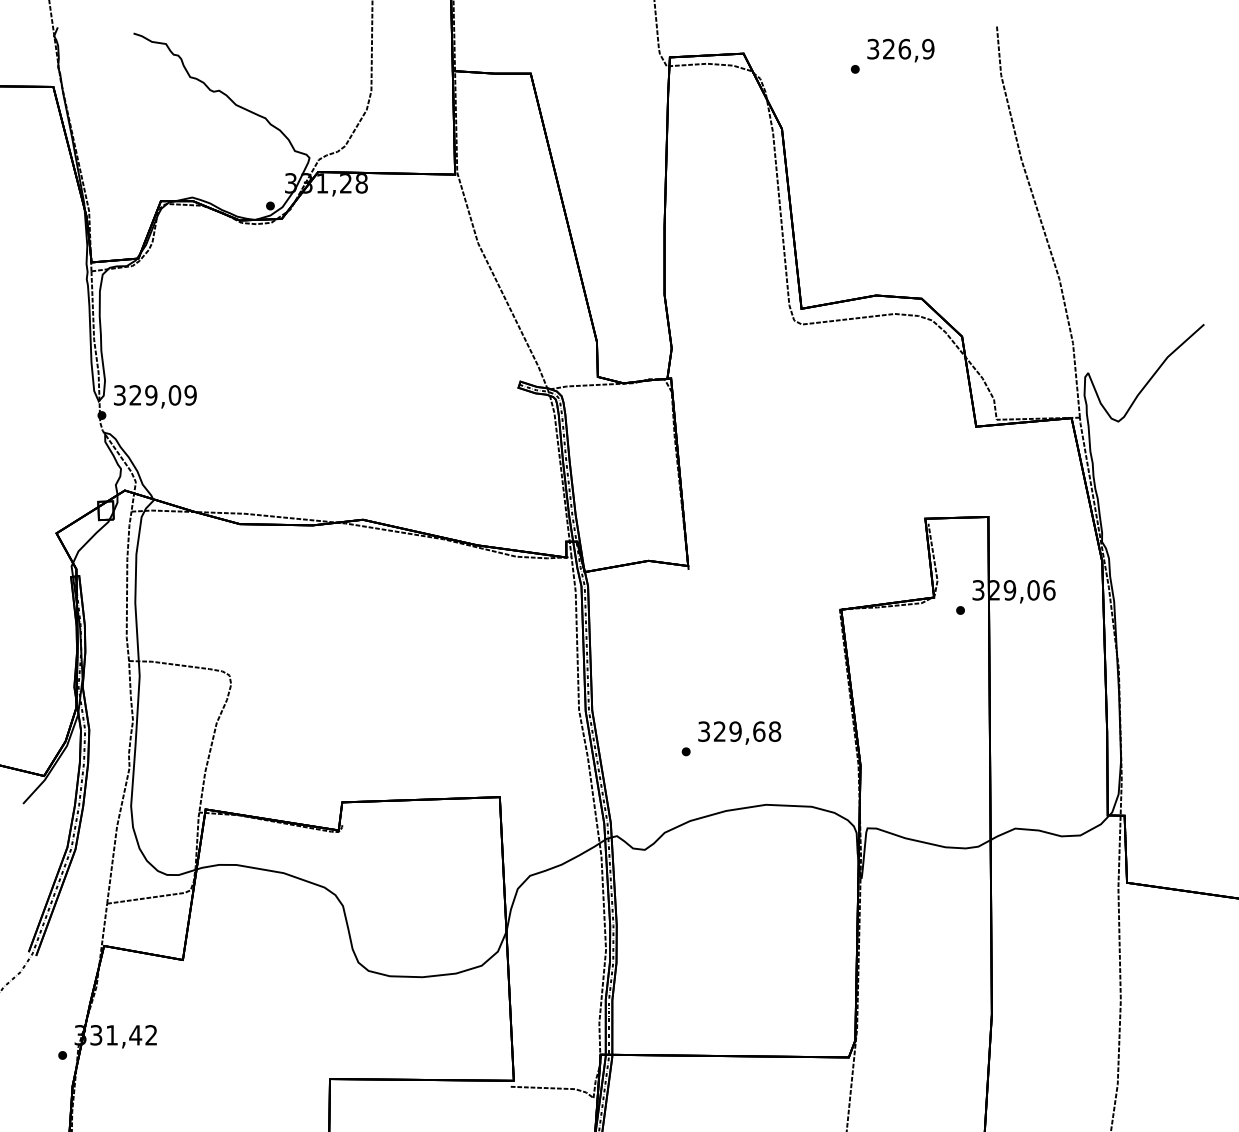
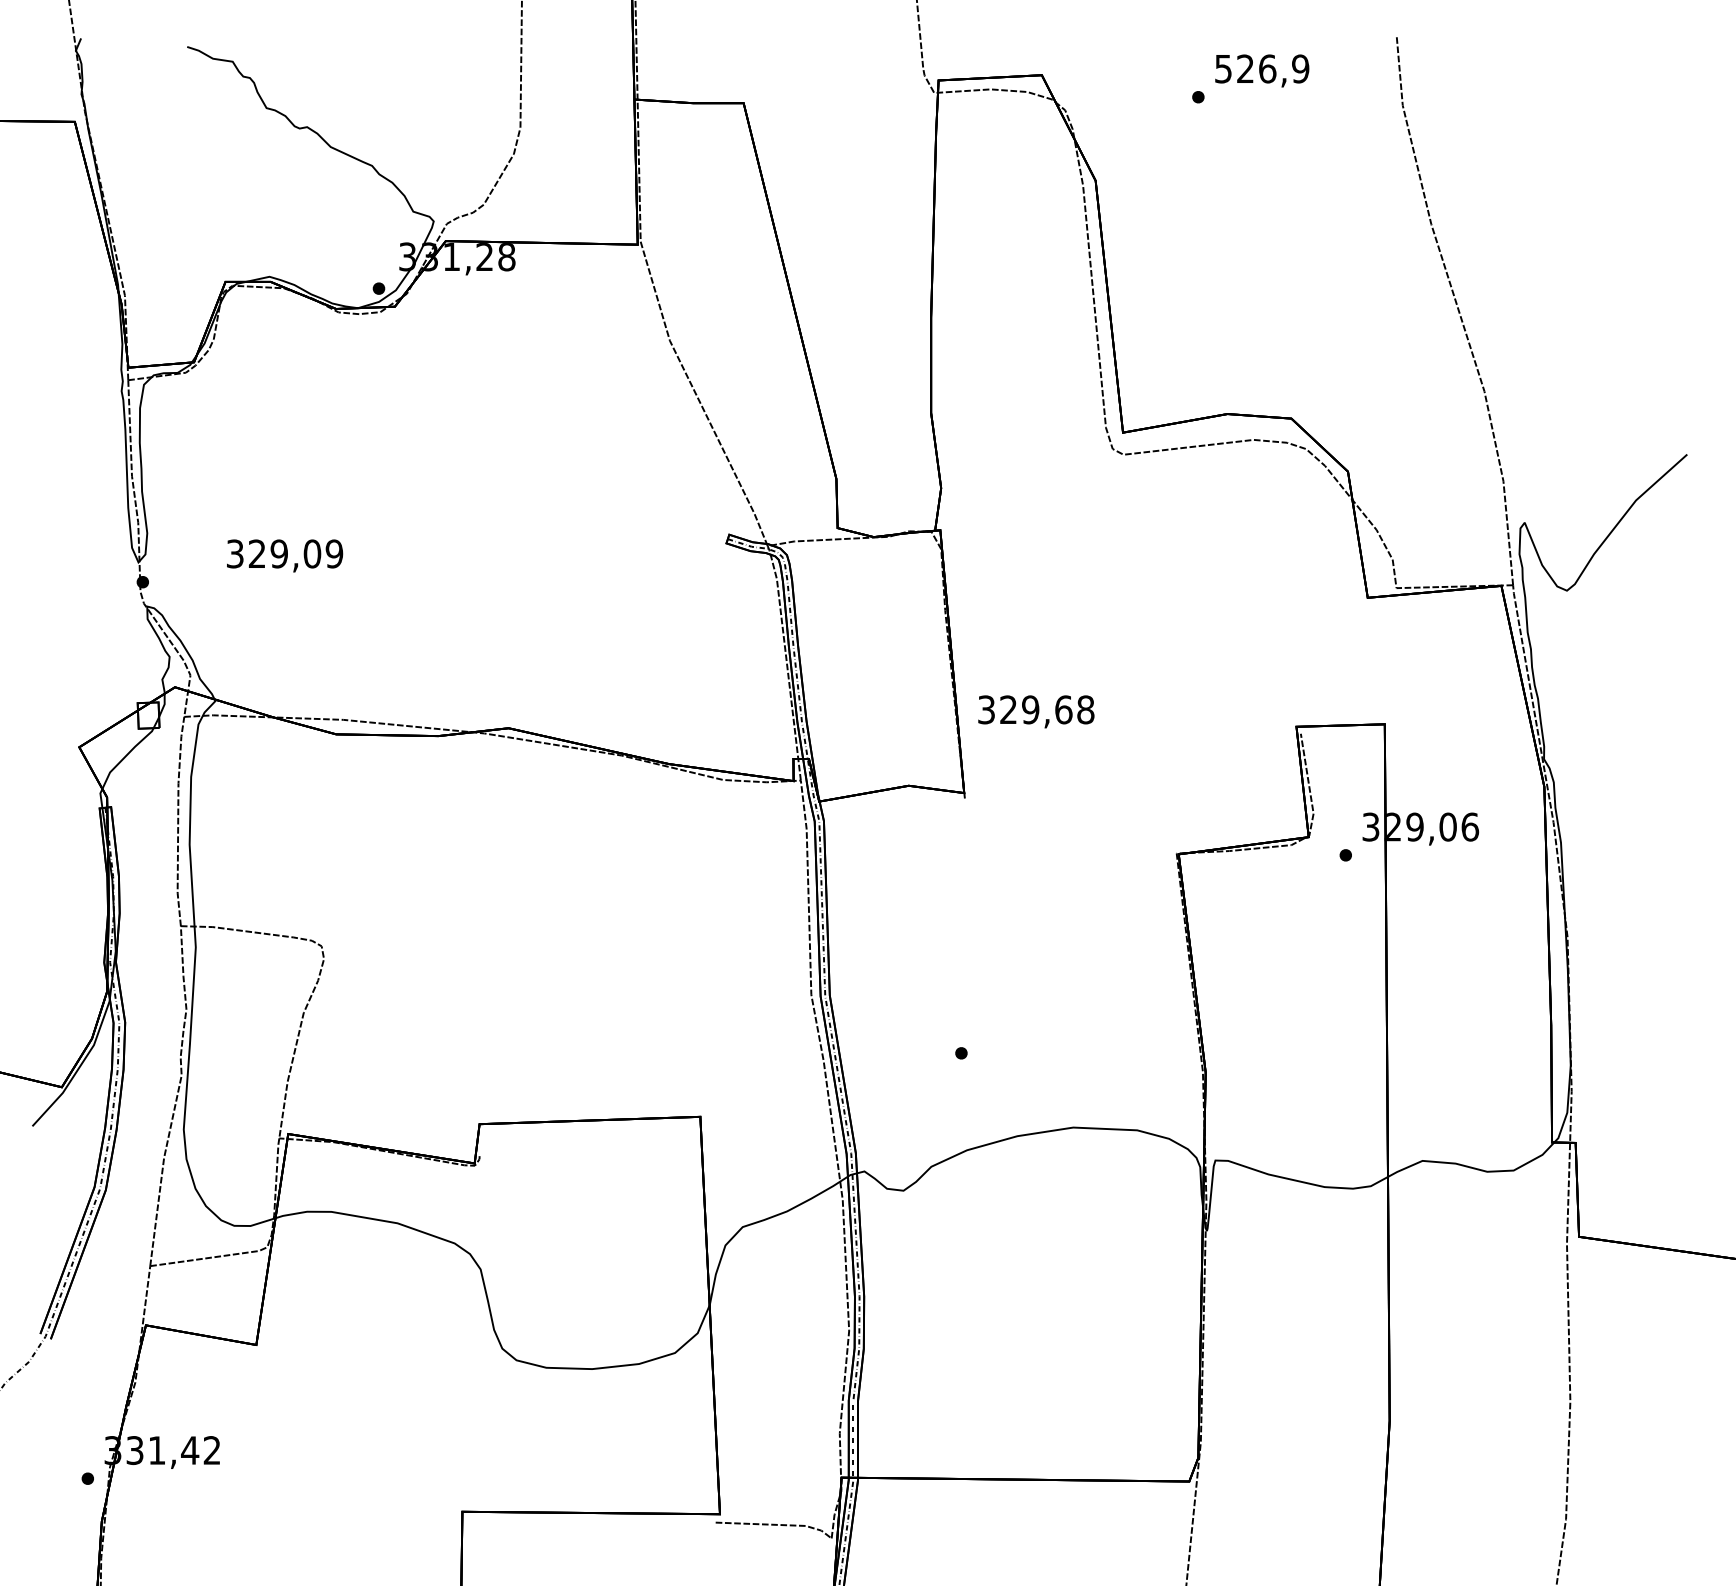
text: (873, 48) -> (1223, 67), 326,9 -> 526,9
text: (155, 396) -> (285, 555), moved
text: (739, 732) -> (1036, 711), moved

